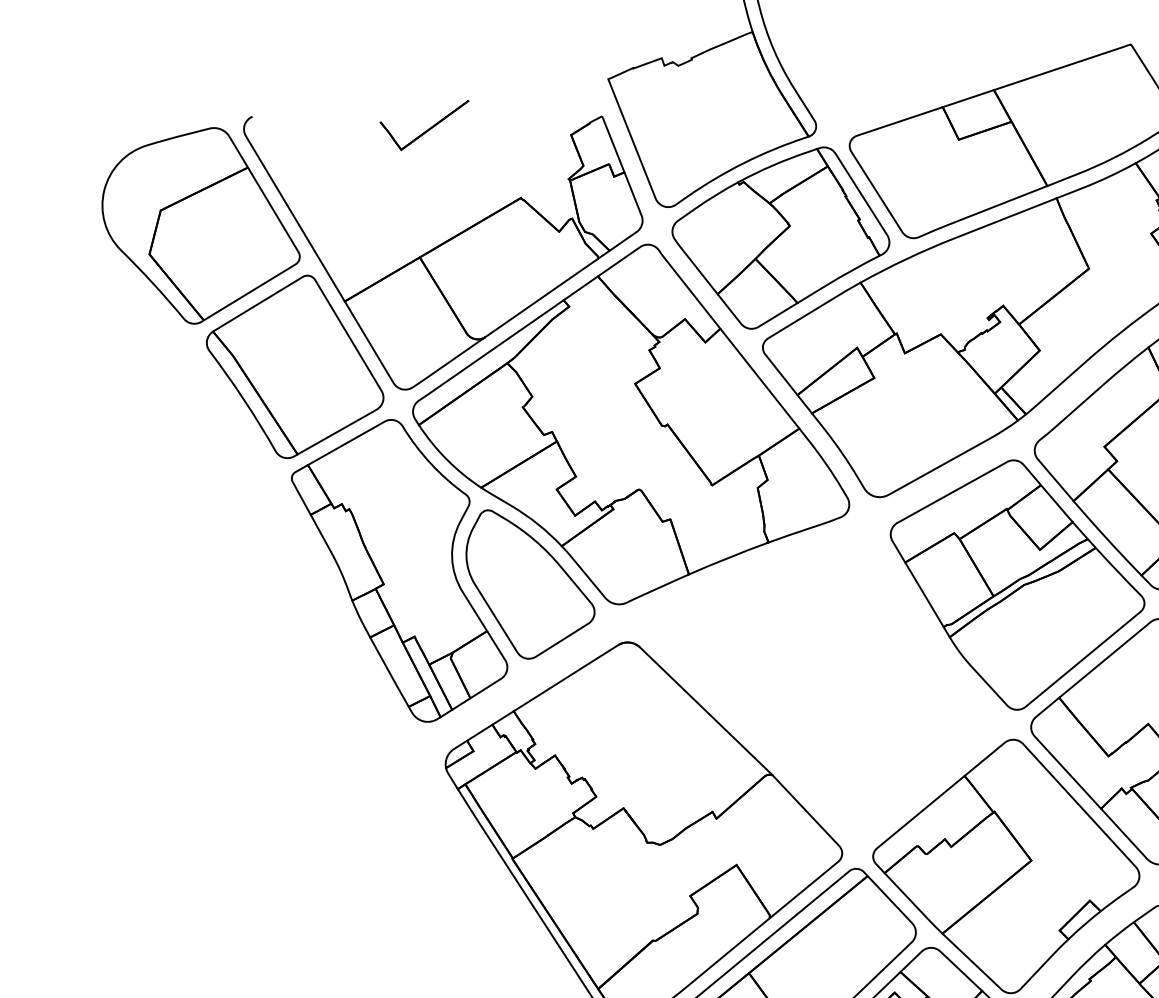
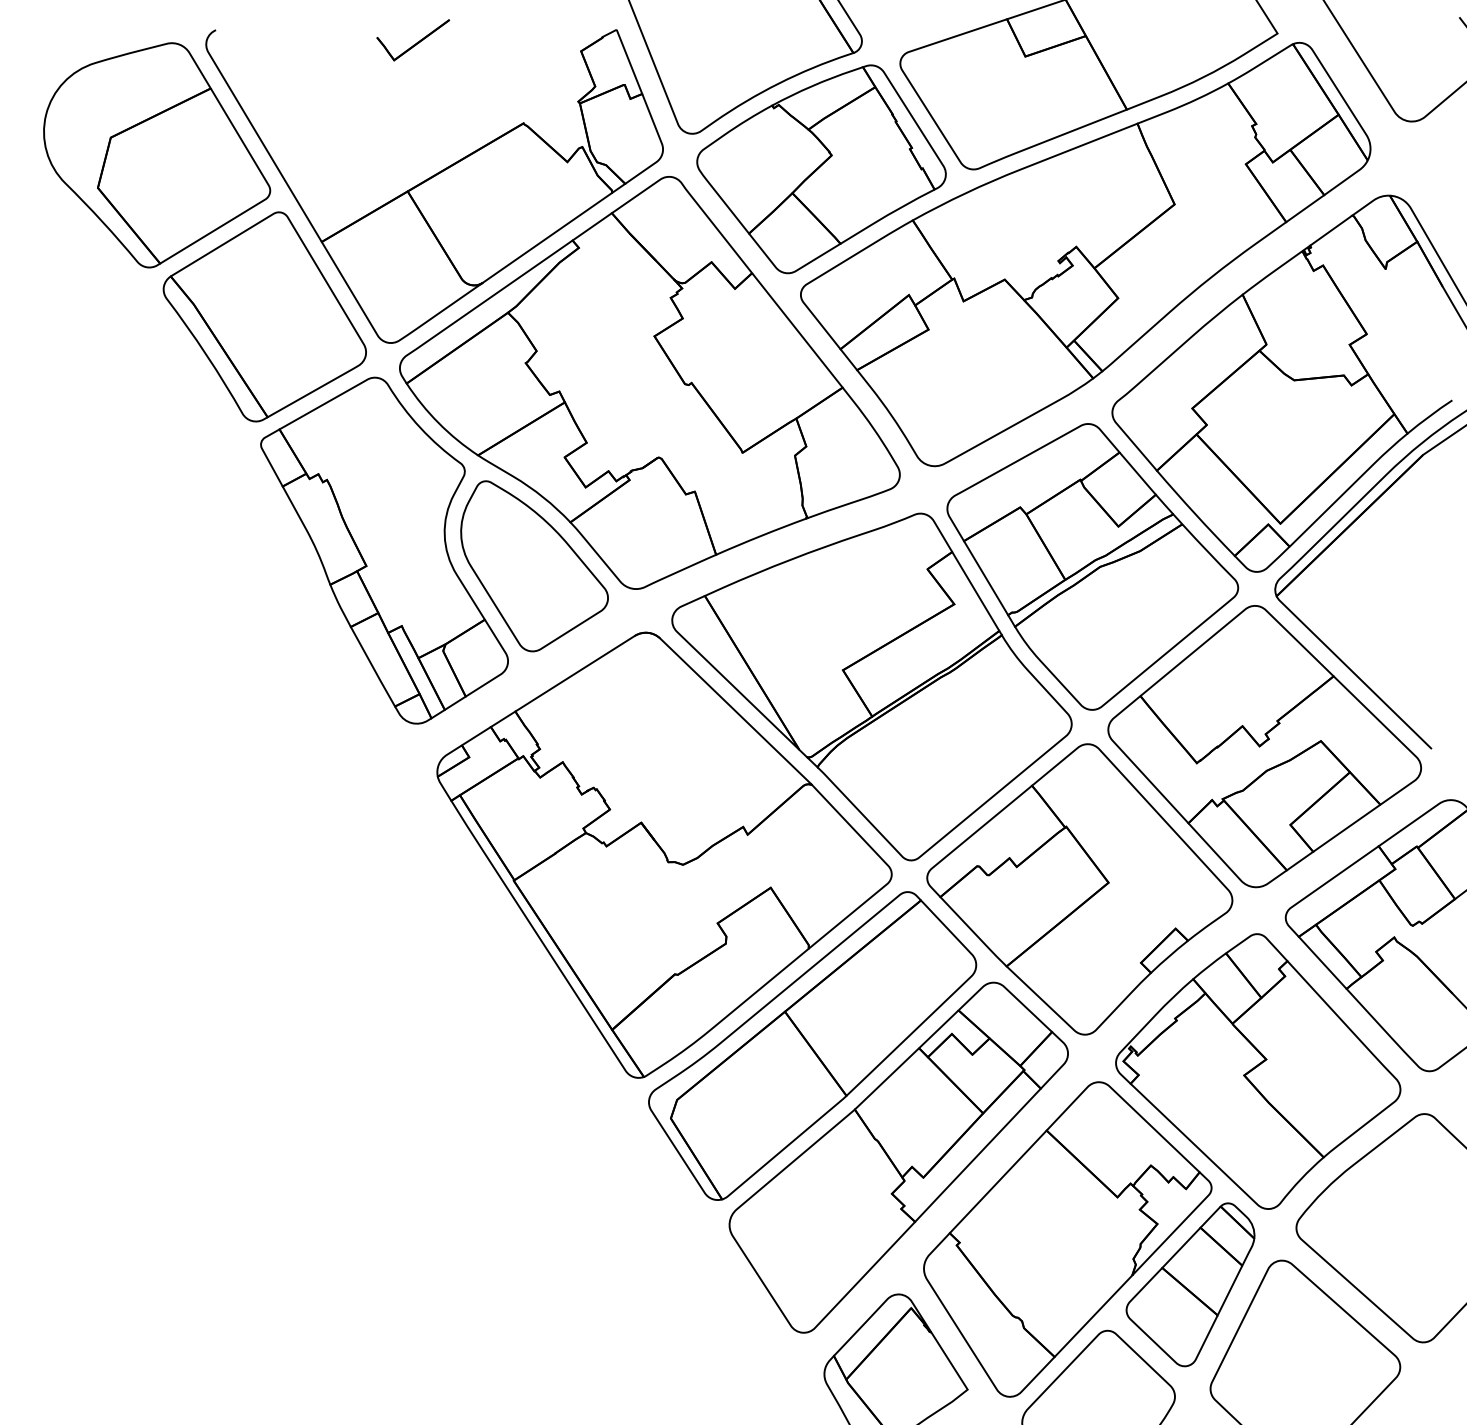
part: (424, 125) -> (413, 40), size x0.71
part: (824, 689) -> (871, 686), added

